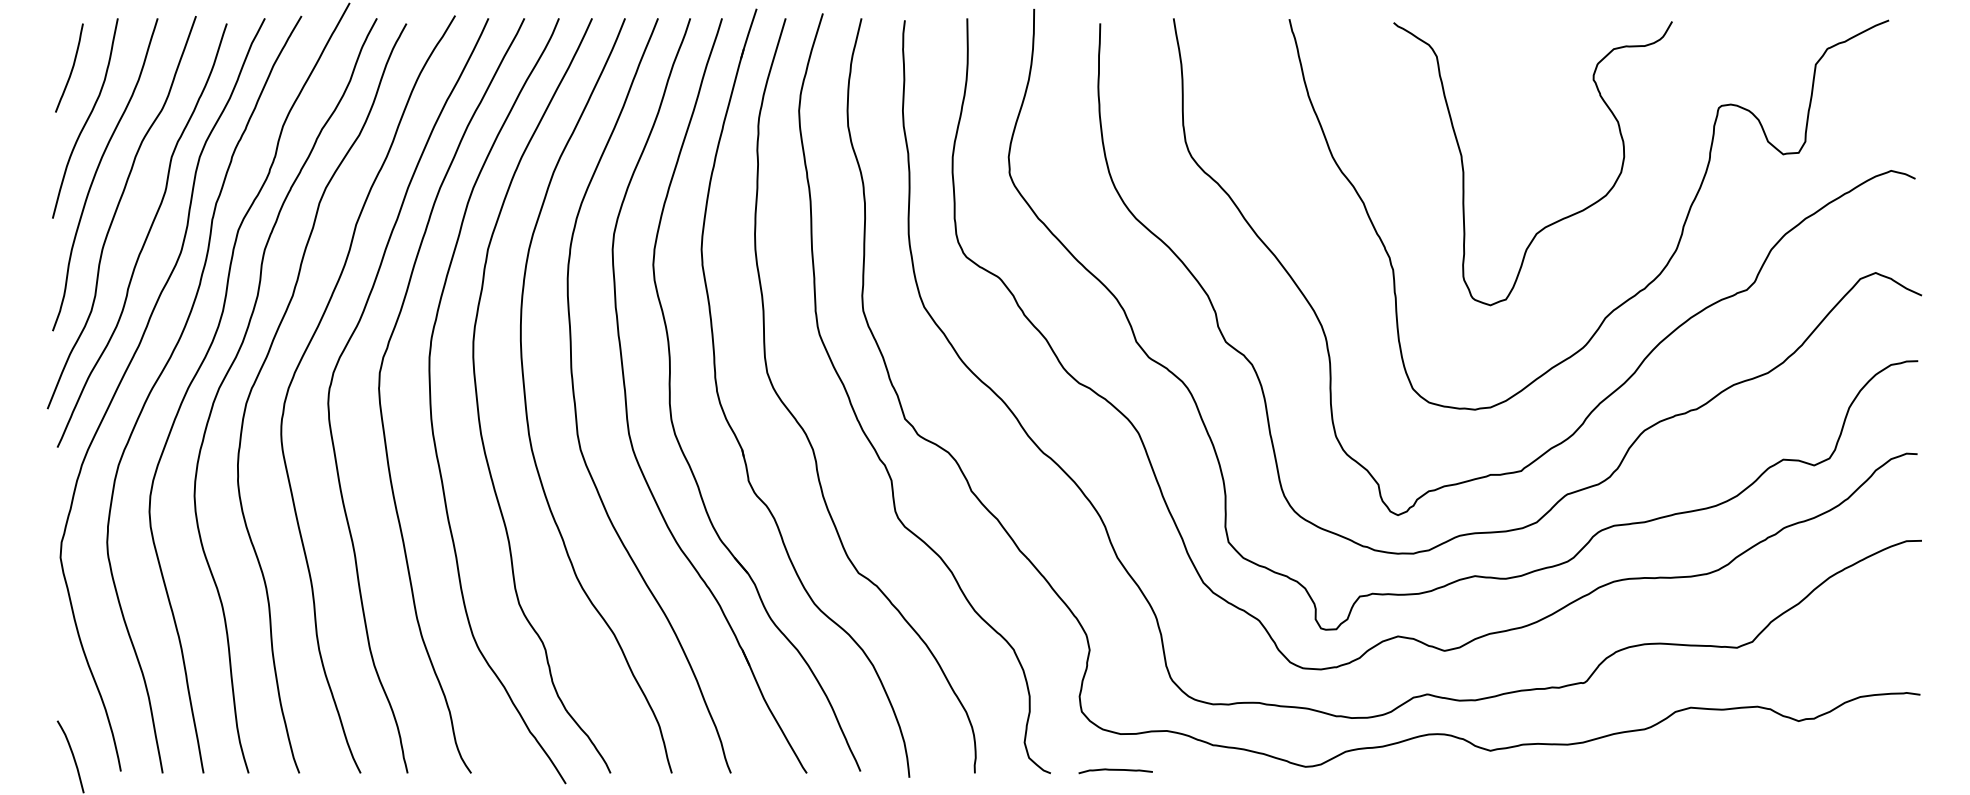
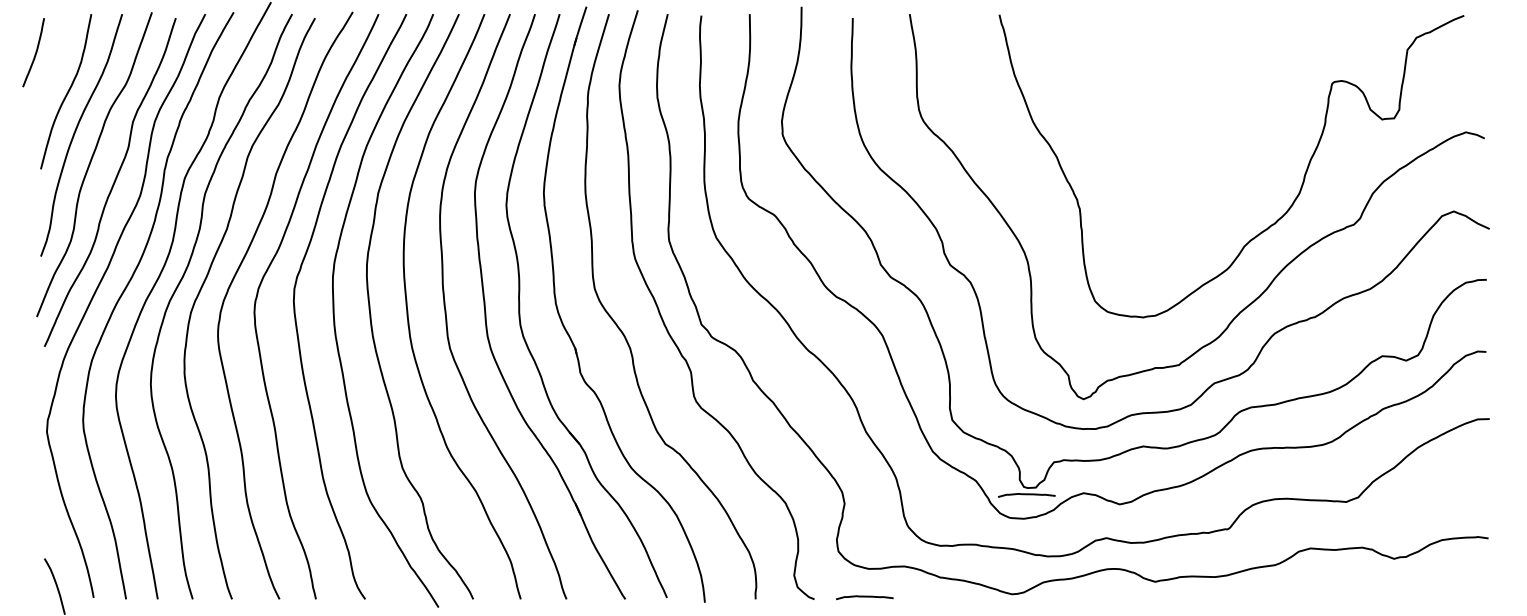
curve: (71, 68) -> (35, 52), moved
curve: (1559, 219) -> (1208, 170), removed
curve: (1324, 638) -> (1026, 494), added

